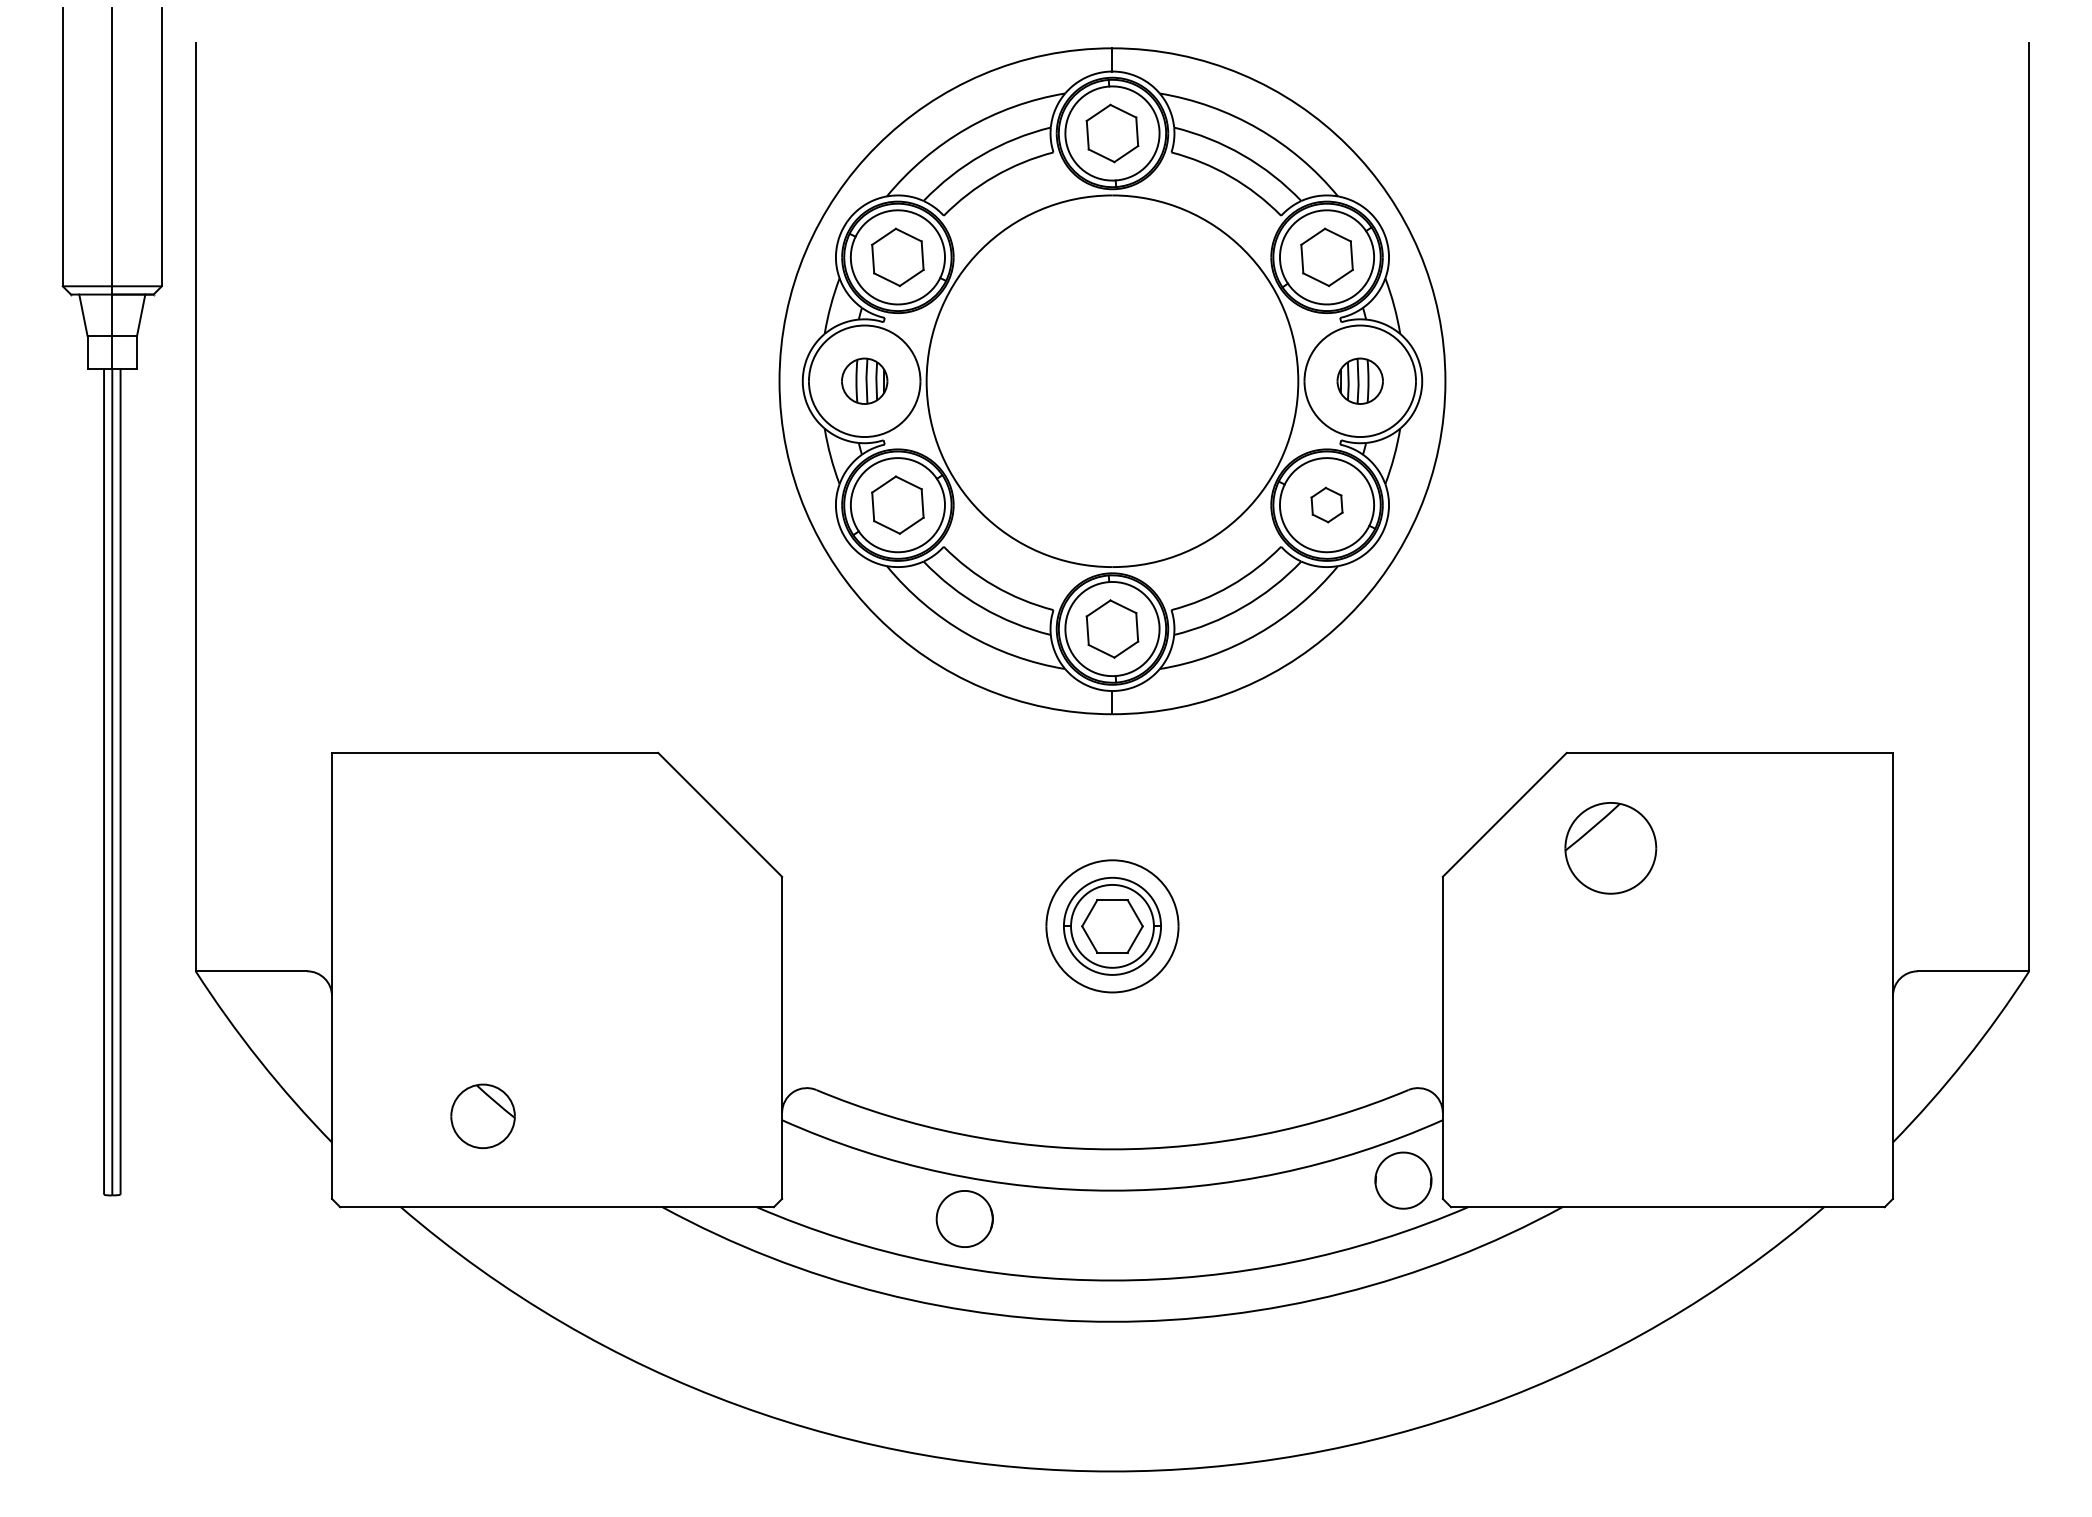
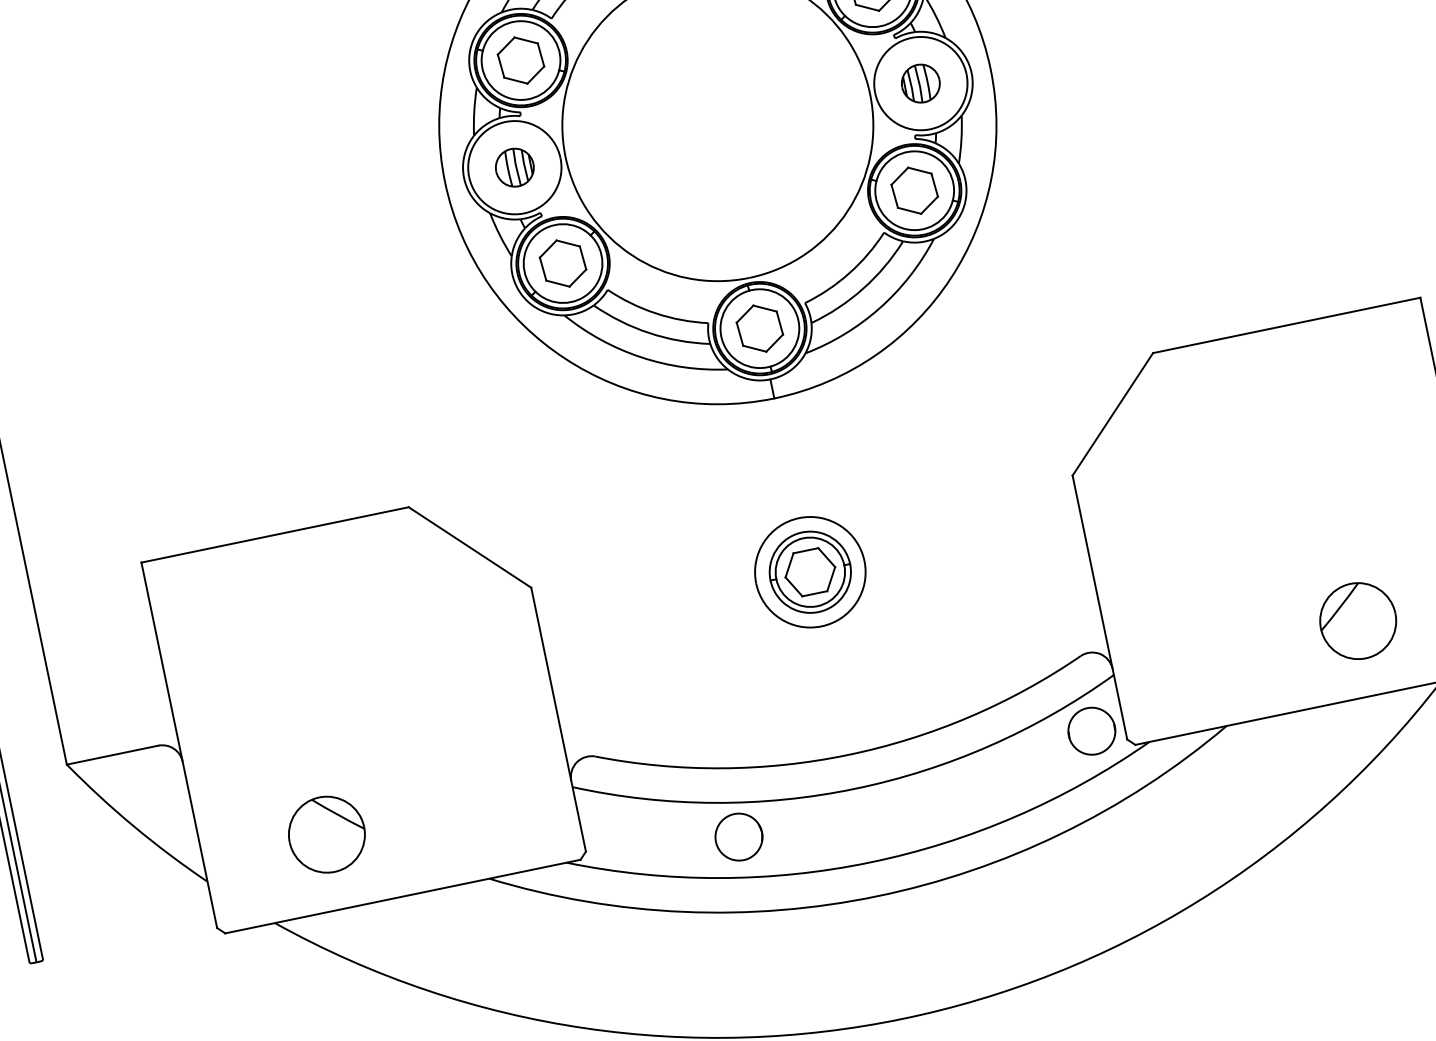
part: (1326, 504) -> (914, 190), size x1.67
part: (1610, 848) -> (1357, 621), moved
part: (482, 1116) -> (326, 834), size x1.43

